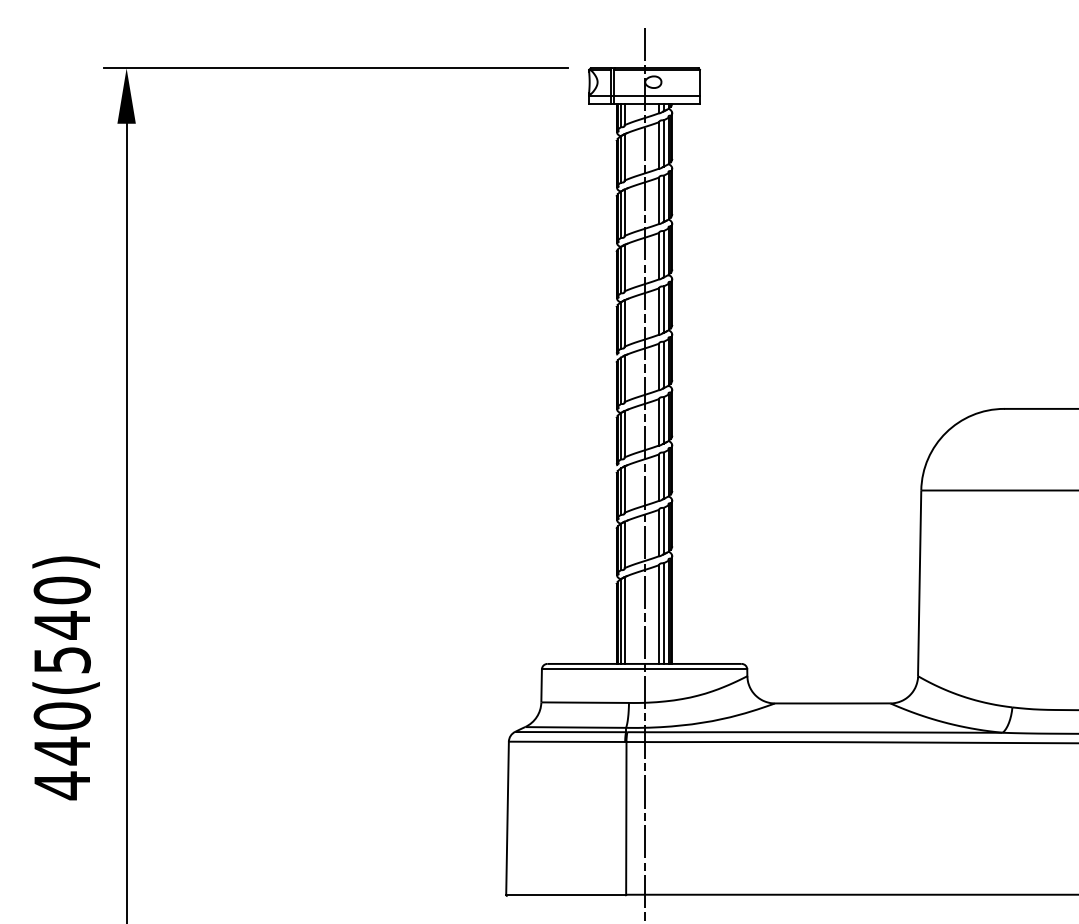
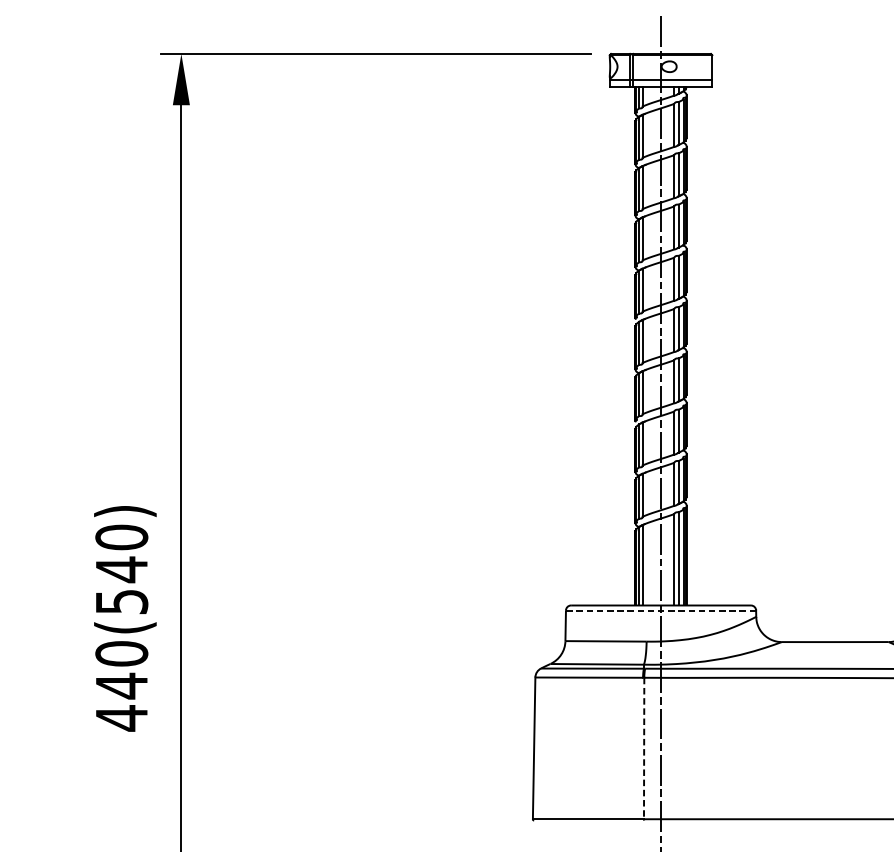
line: (644, 669) -> (660, 610), solid -> dashed
line: (626, 818) -> (644, 748), solid -> dashed

